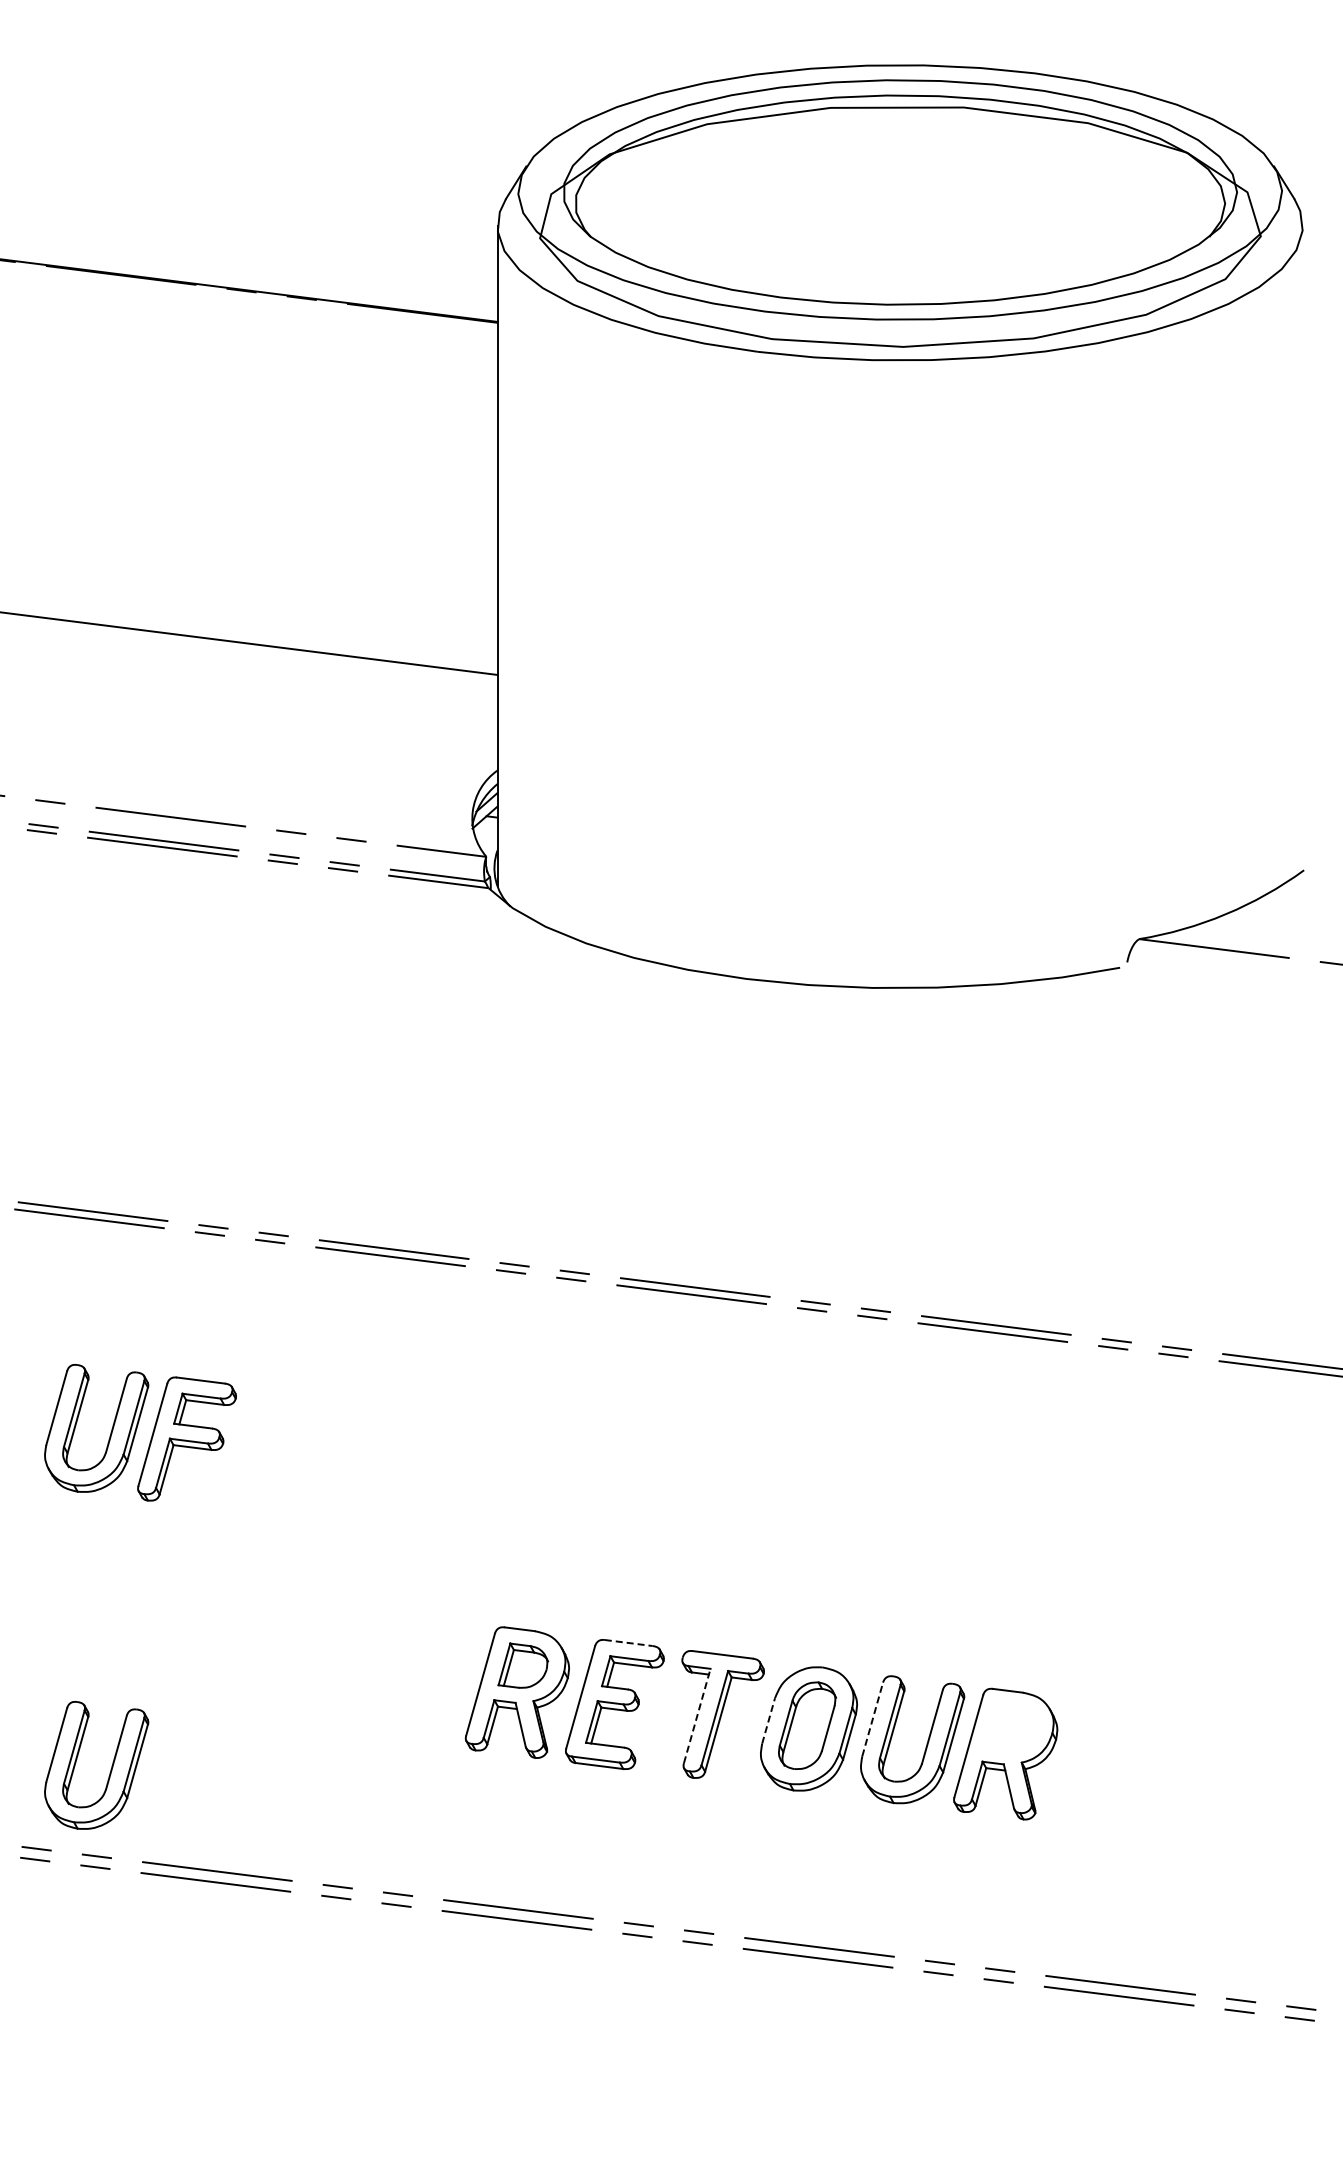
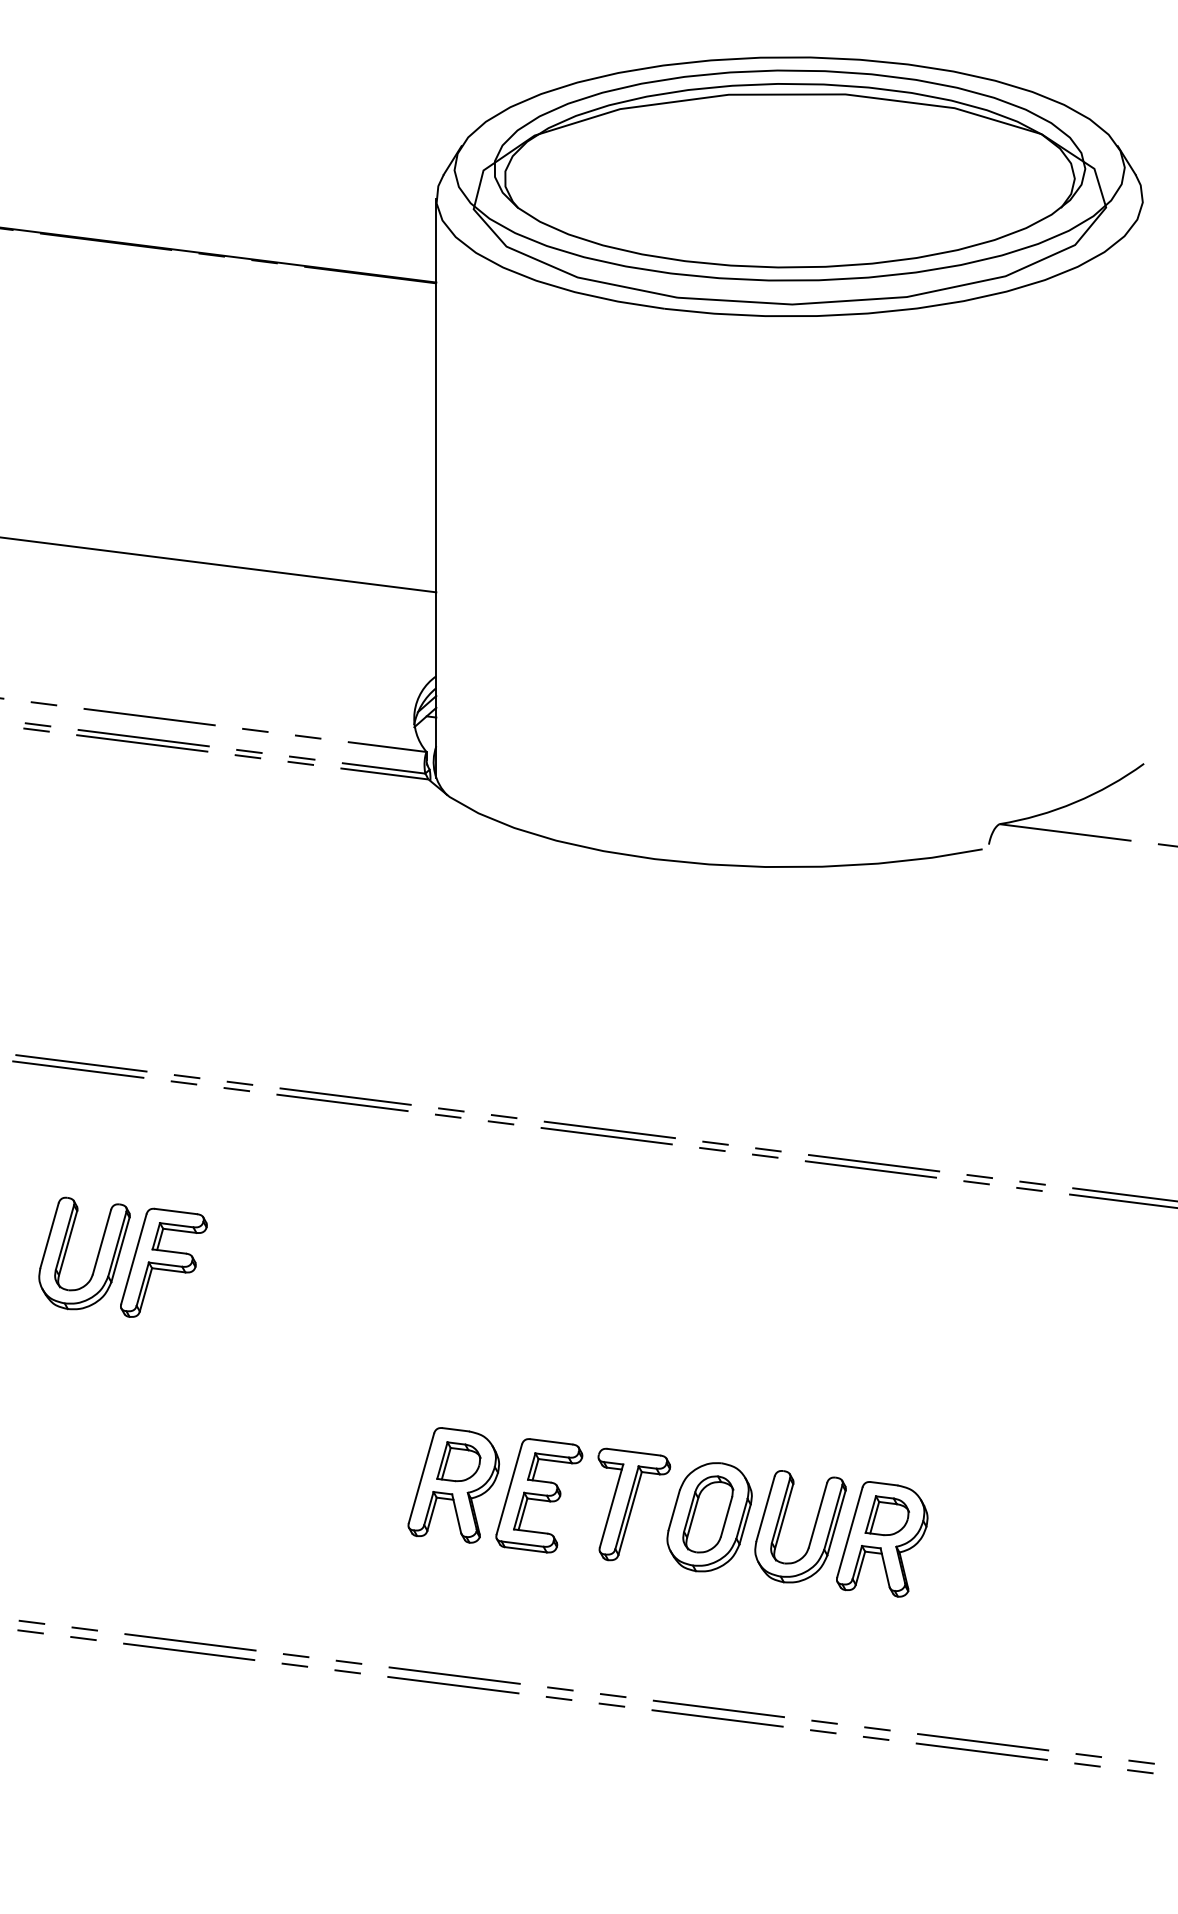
line: (629, 1643) -> (552, 1442), dashed -> solid
line: (697, 1715) -> (611, 1505), dashed -> solid
line: (872, 1718) -> (765, 1508), dashed -> solid
line: (768, 1720) -> (674, 1509), dashed -> solid
part: (1011, 1727) -> (887, 1515), added
part: (110, 1769) -> (96, 1552), removed

